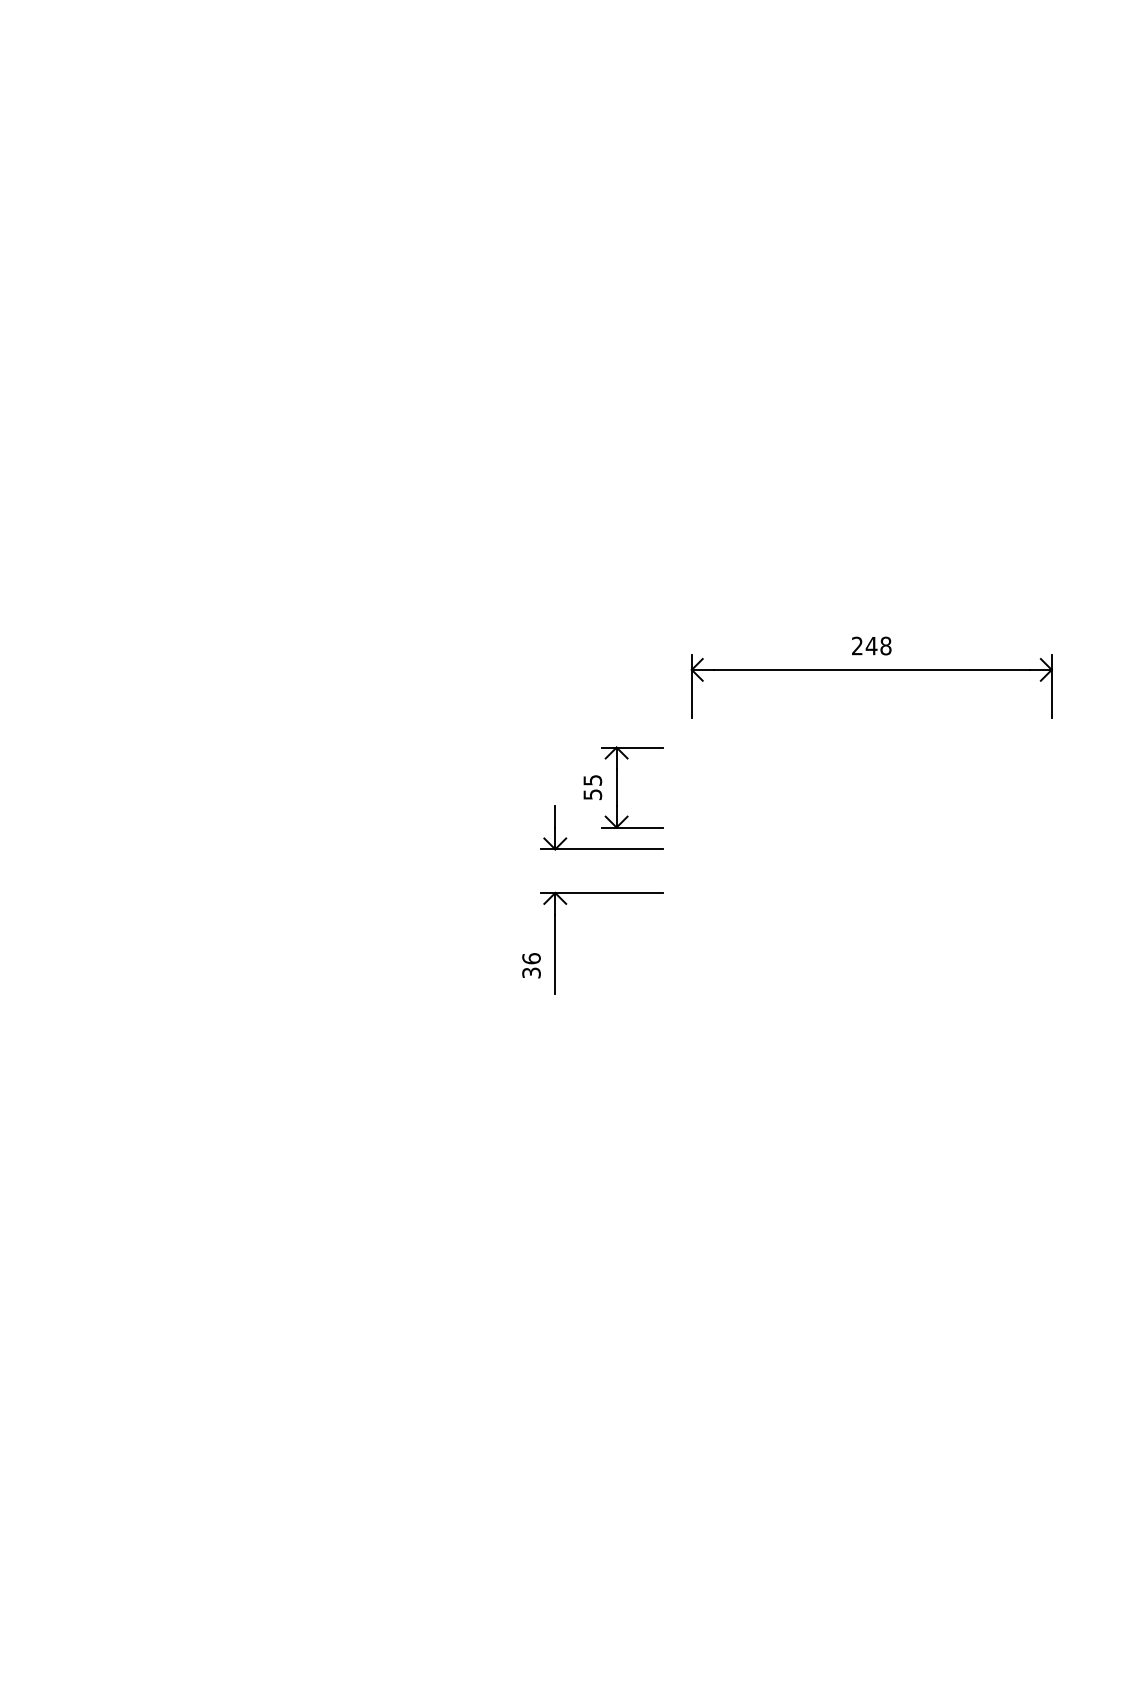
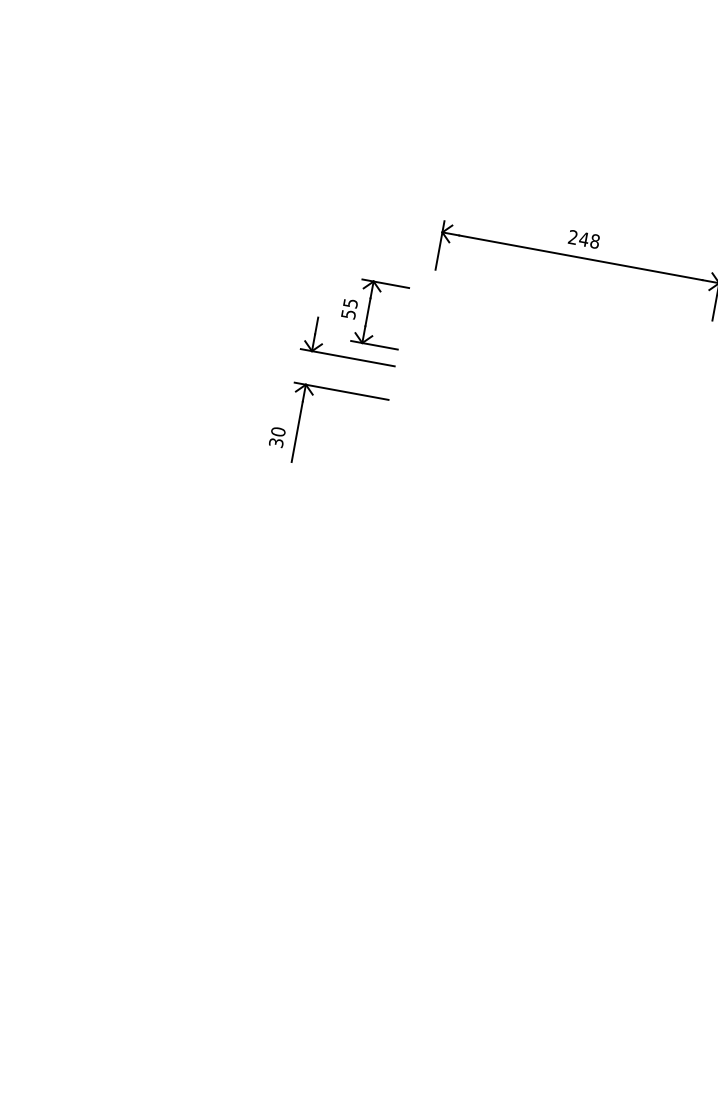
text: (531, 958) -> (278, 431), 36 -> 30

